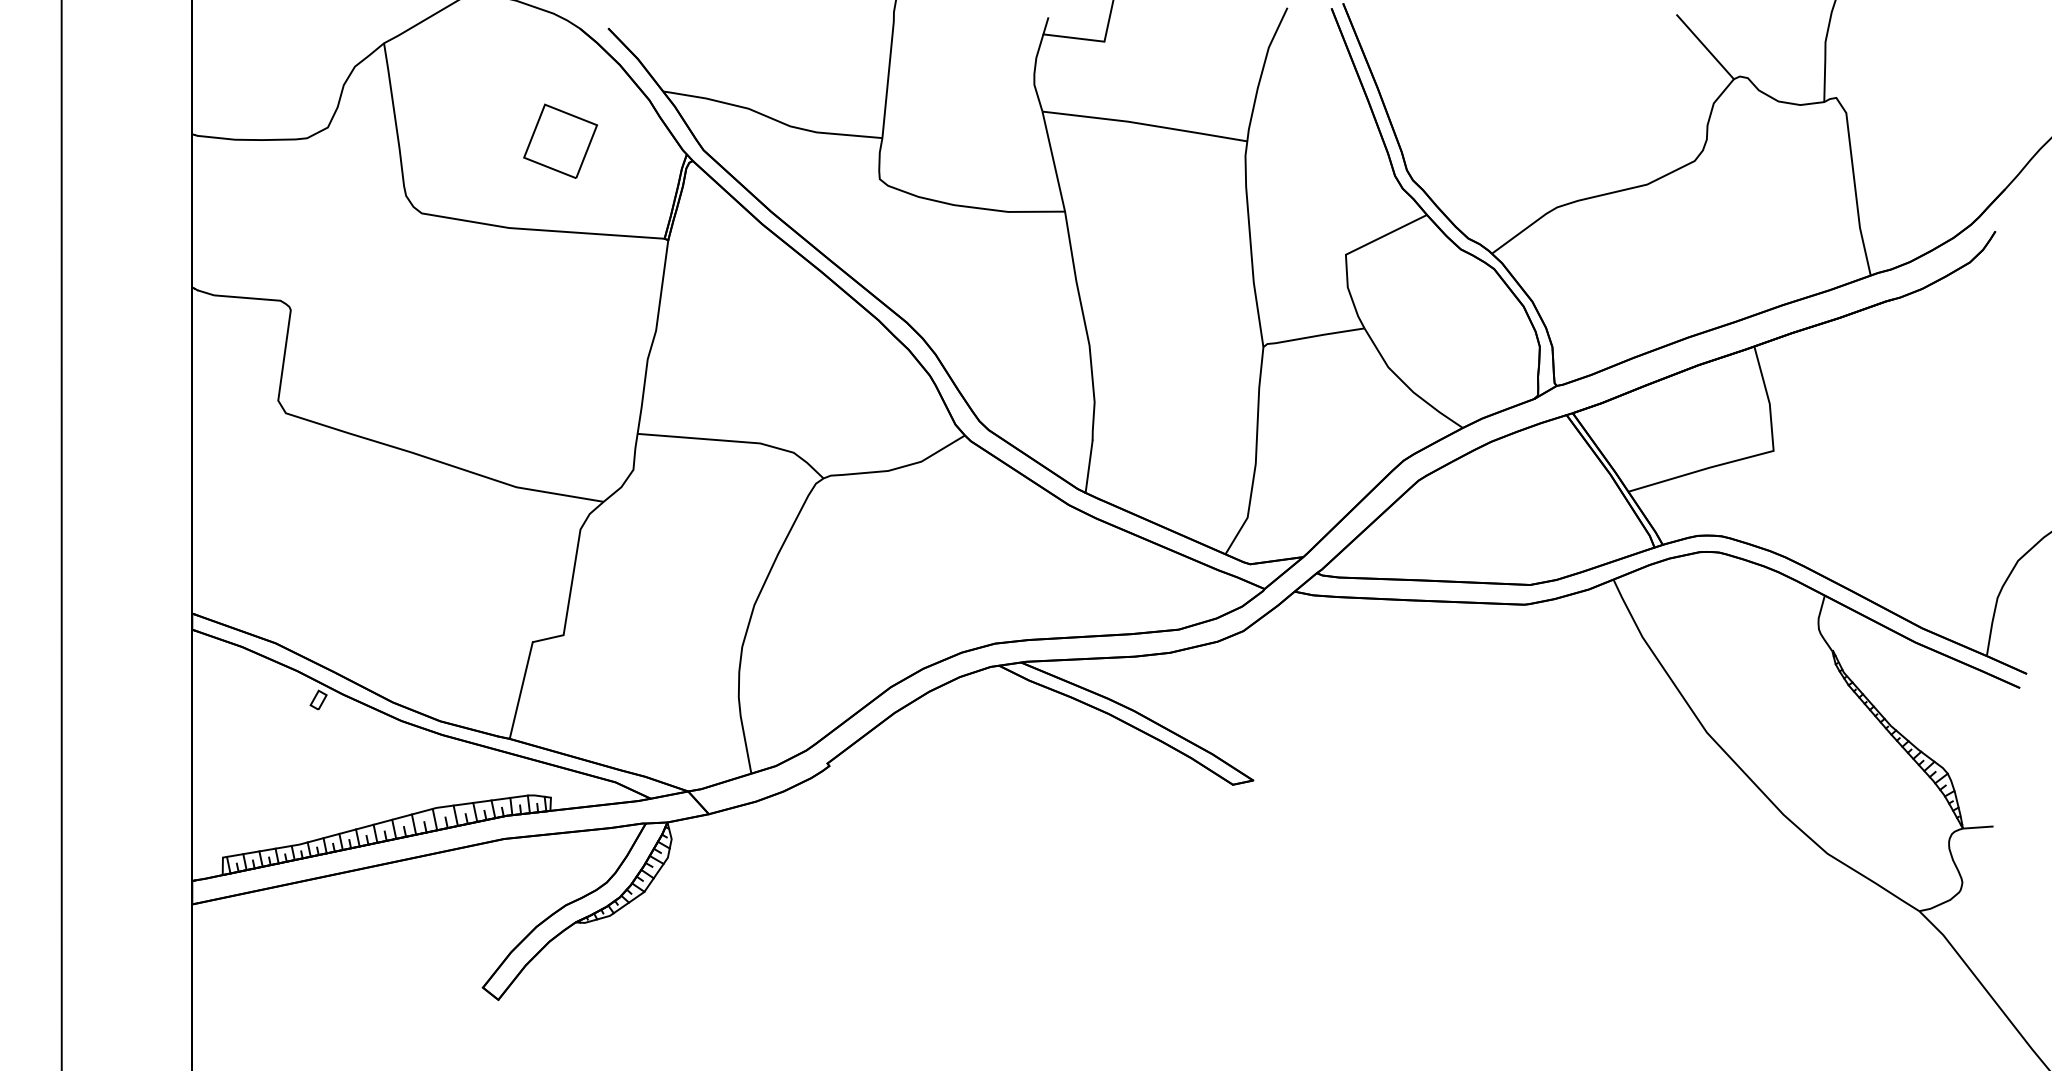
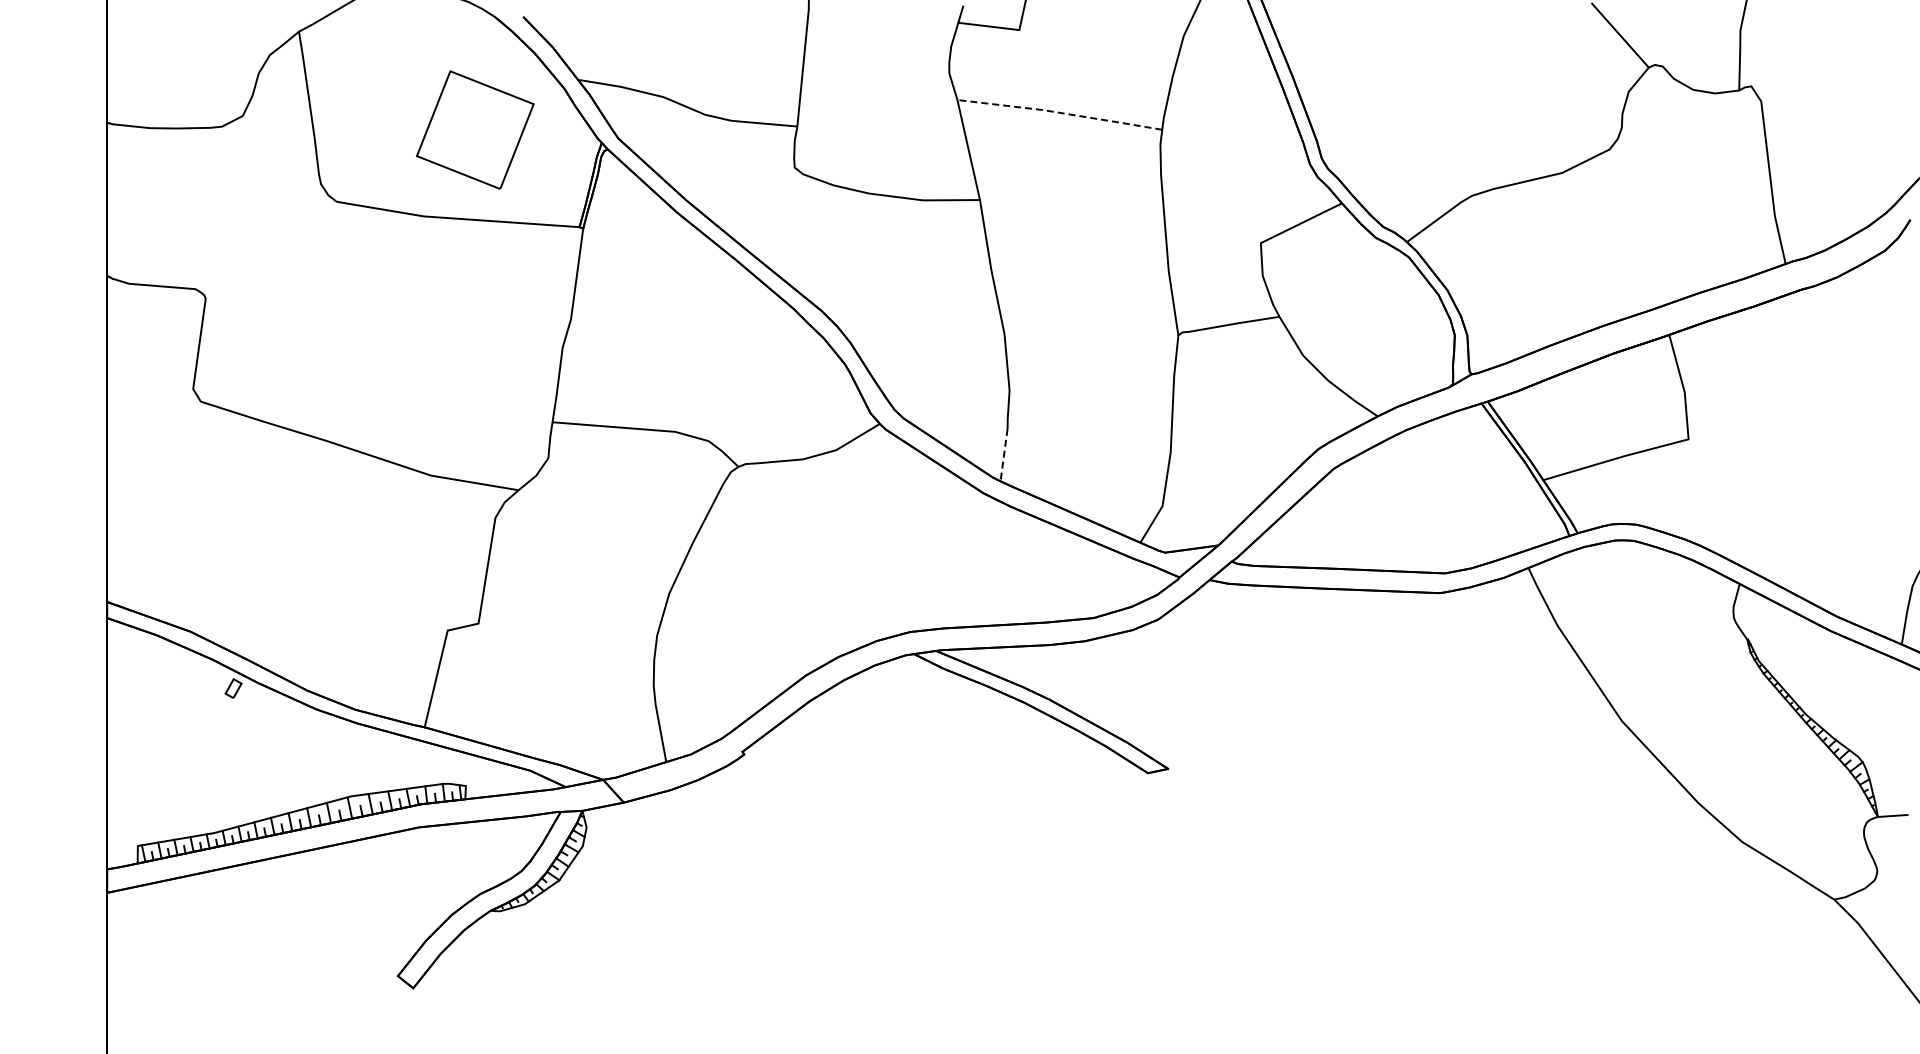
line: (1144, 124) -> (1059, 112), solid -> dashed
part: (560, 140) -> (475, 128), size x1.6
line: (1089, 467) -> (1004, 455), solid -> dashed

